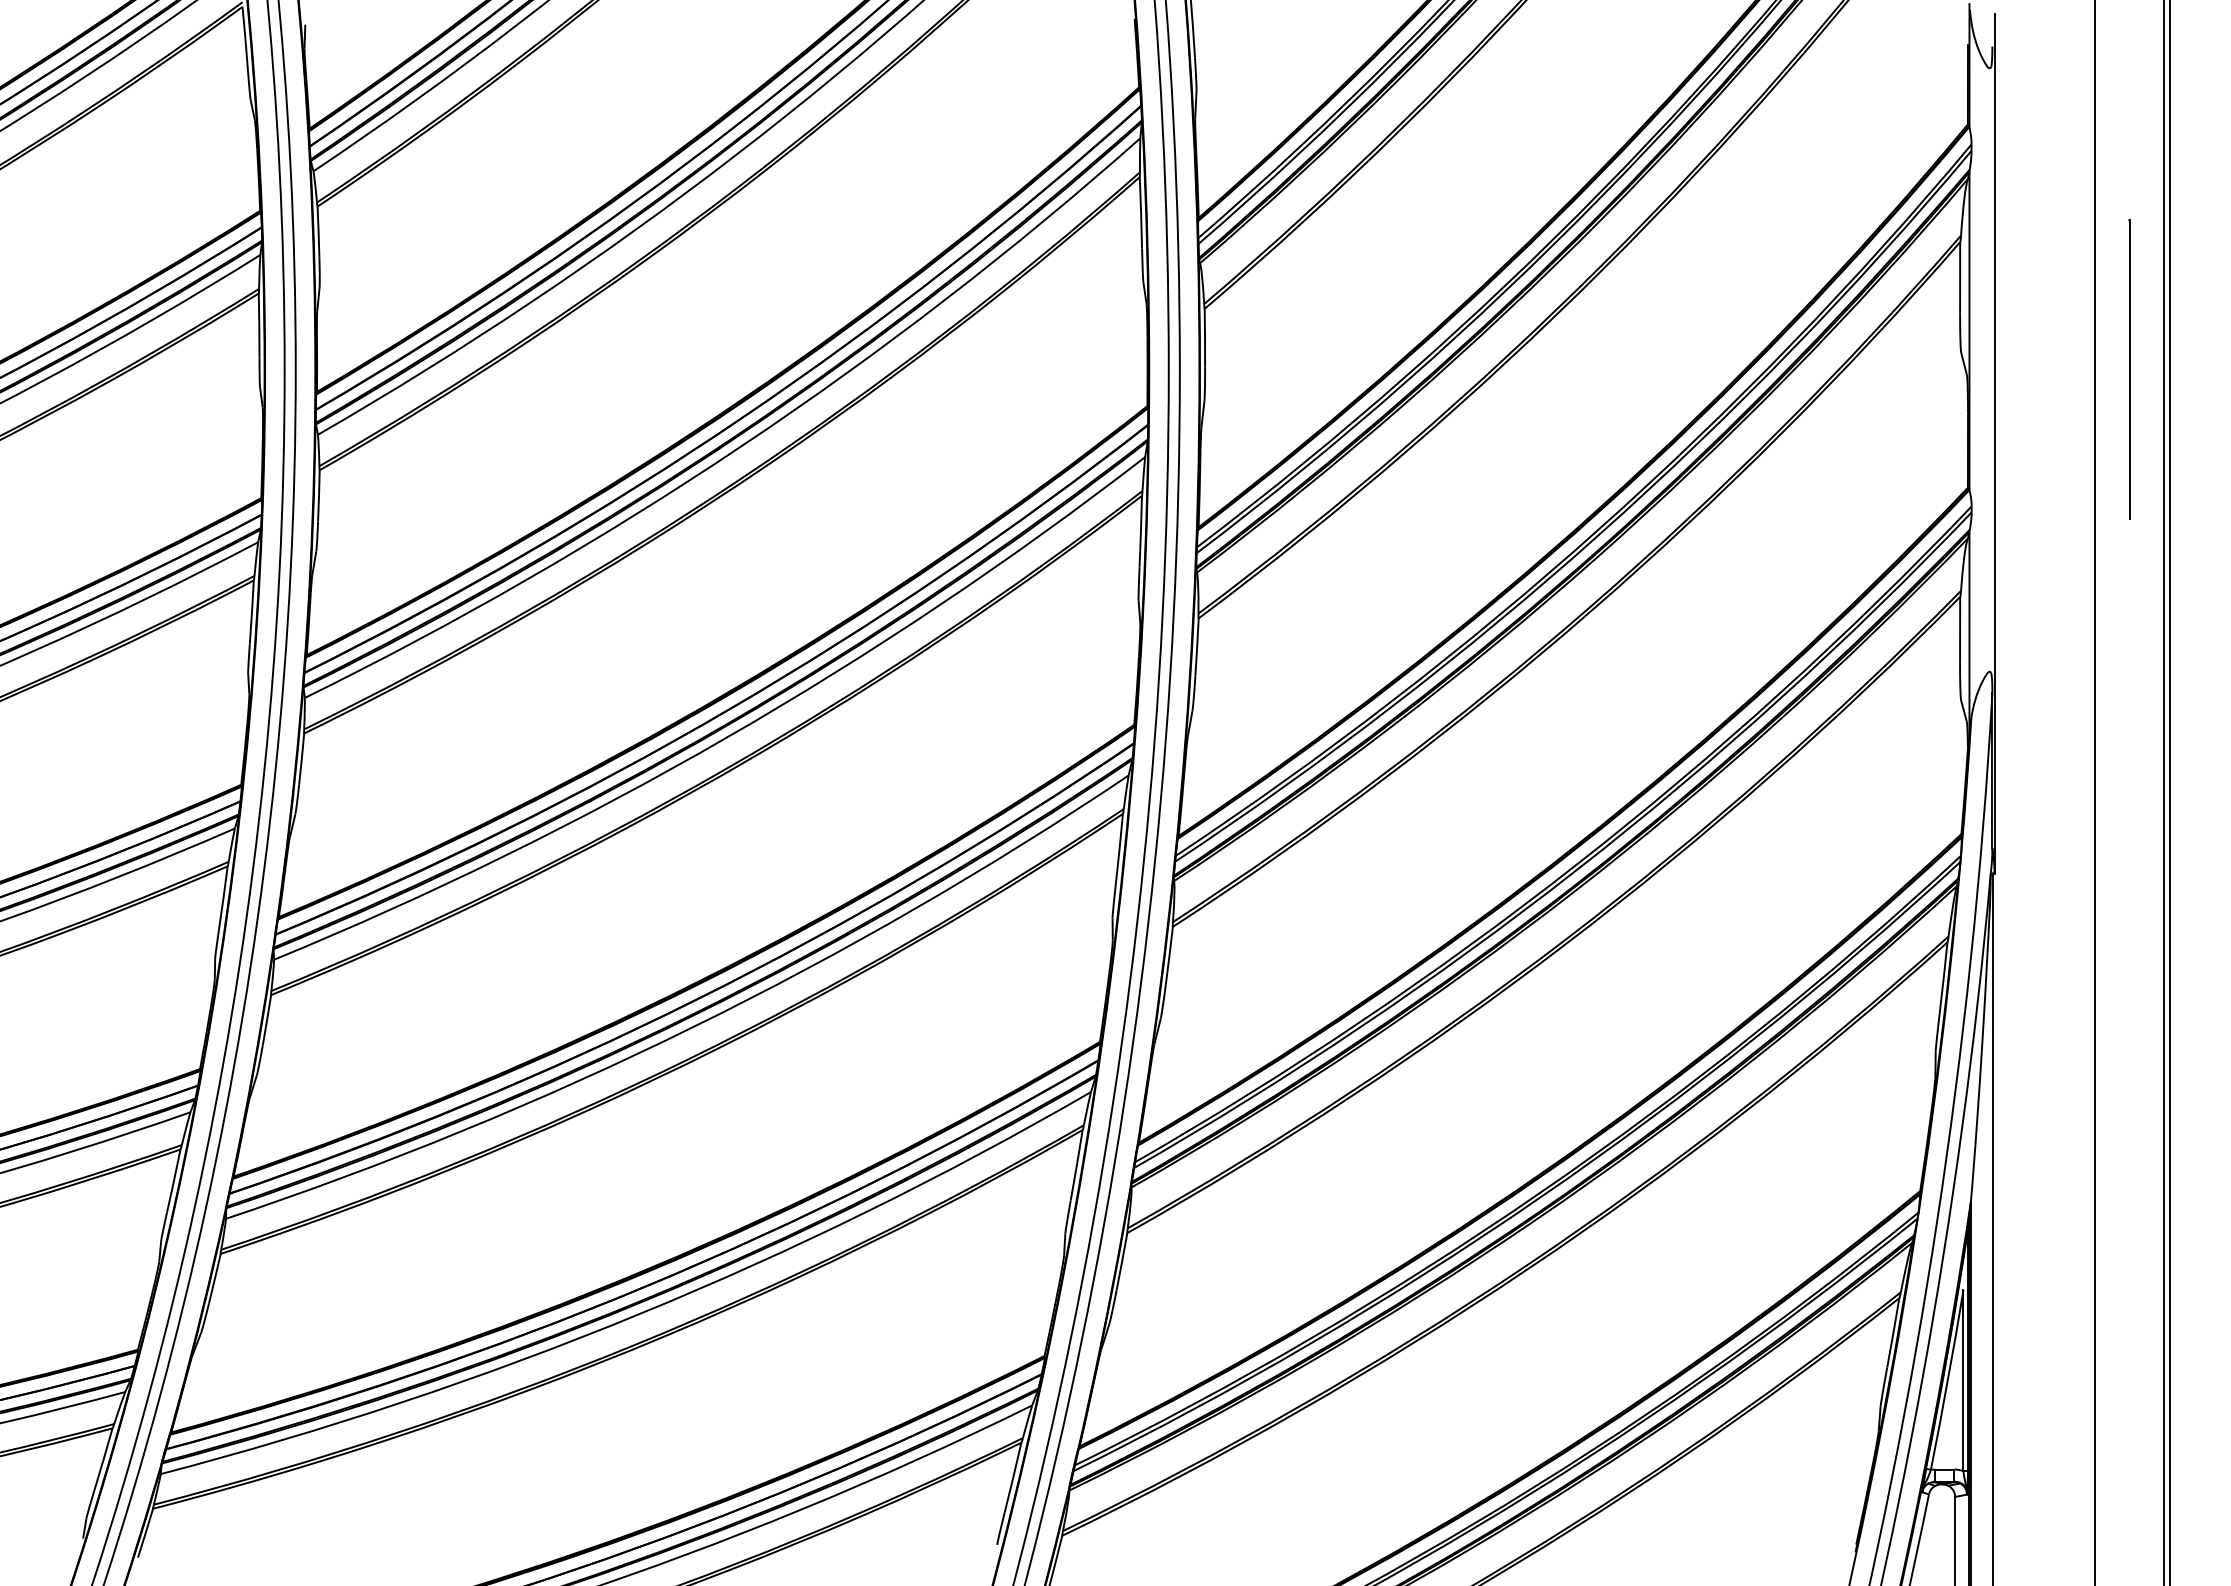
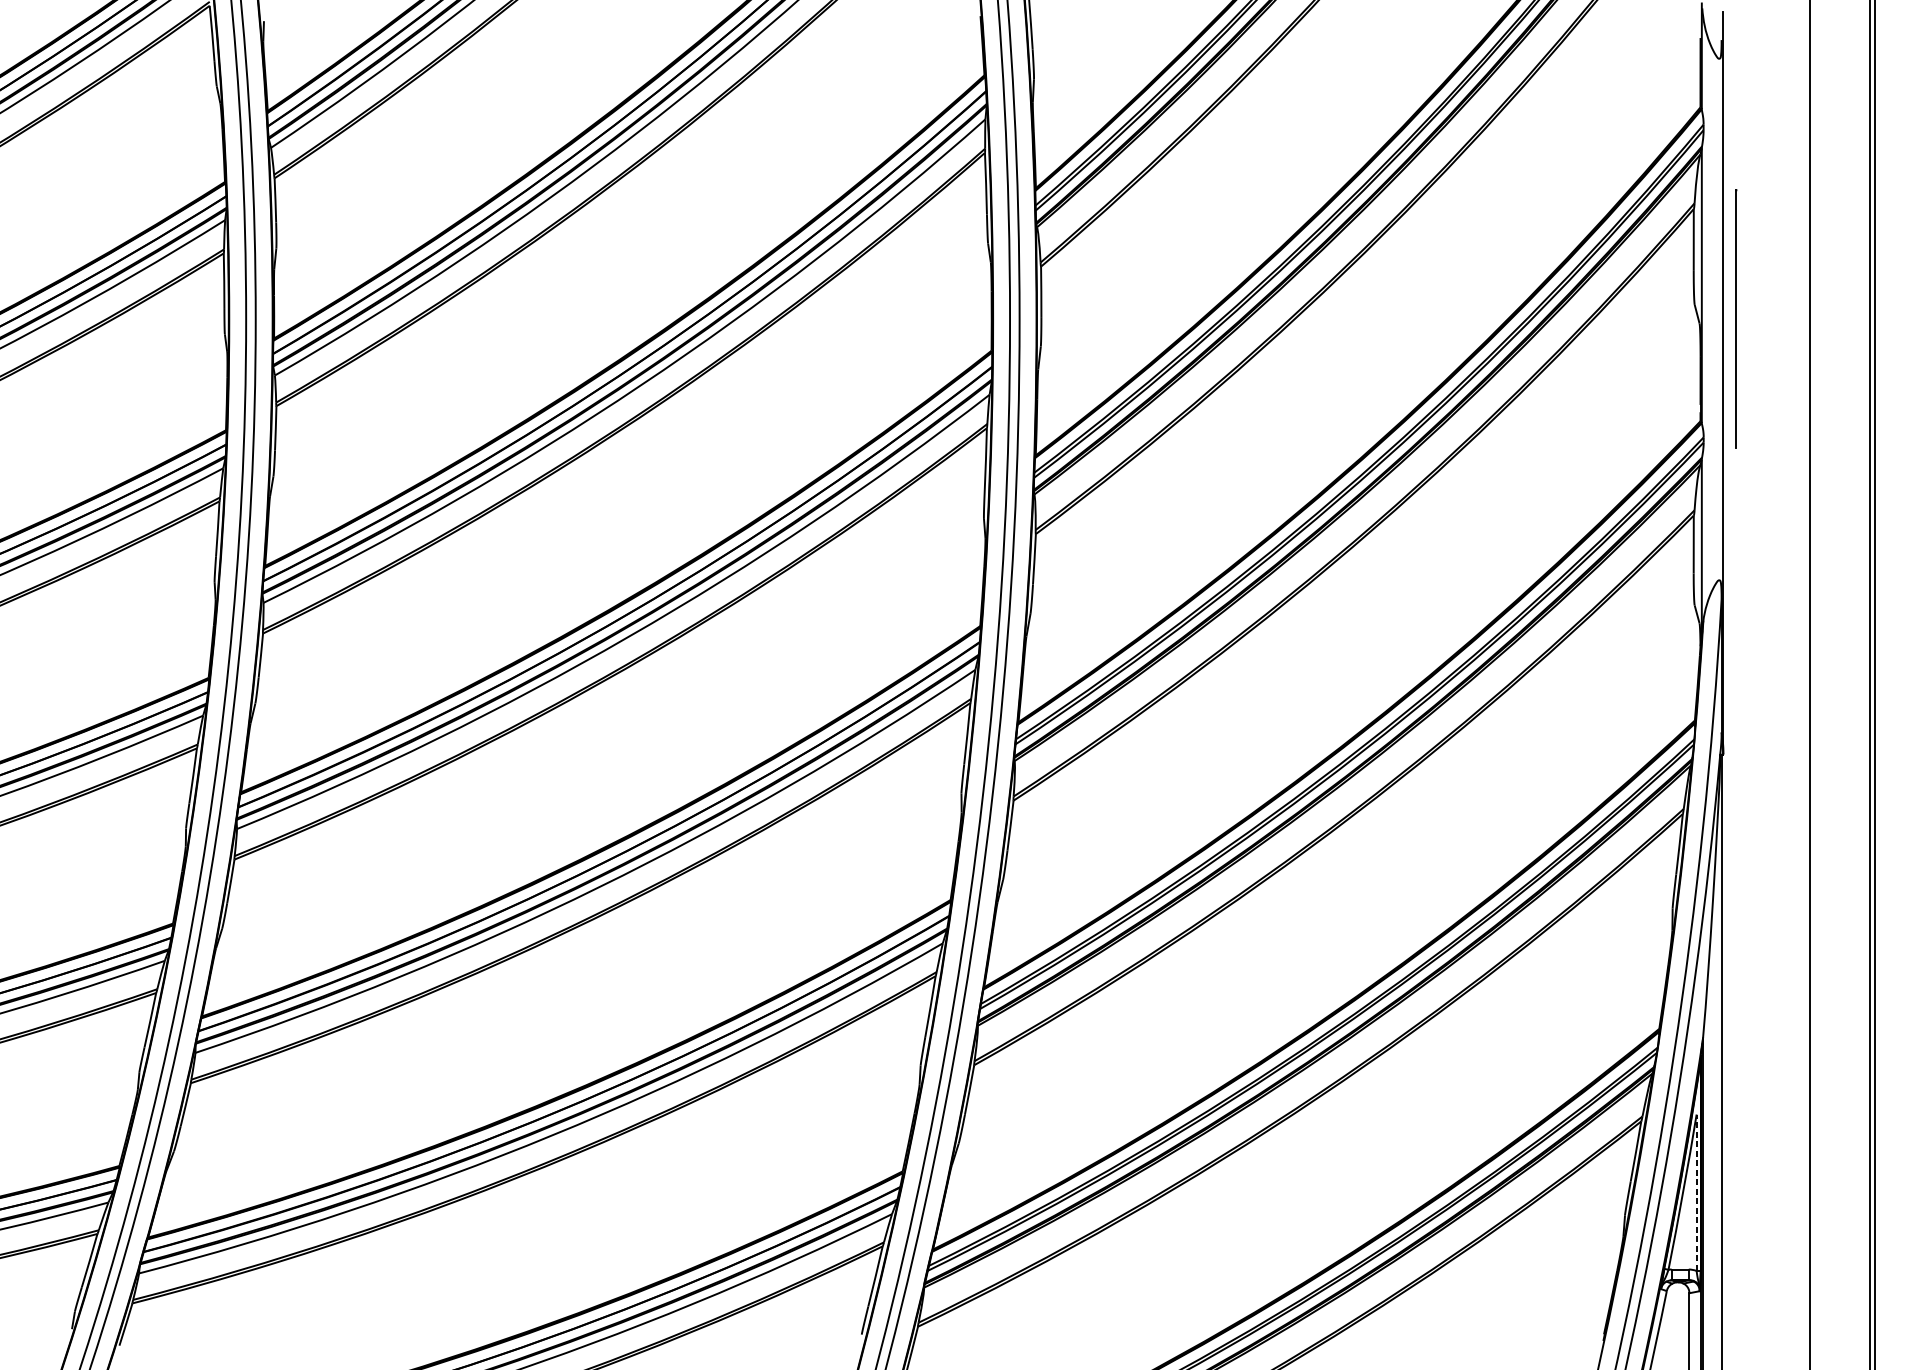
line: (2129, 369) -> (1736, 319), moved
line: (1963, 1380) -> (1696, 1192), solid -> dashed

